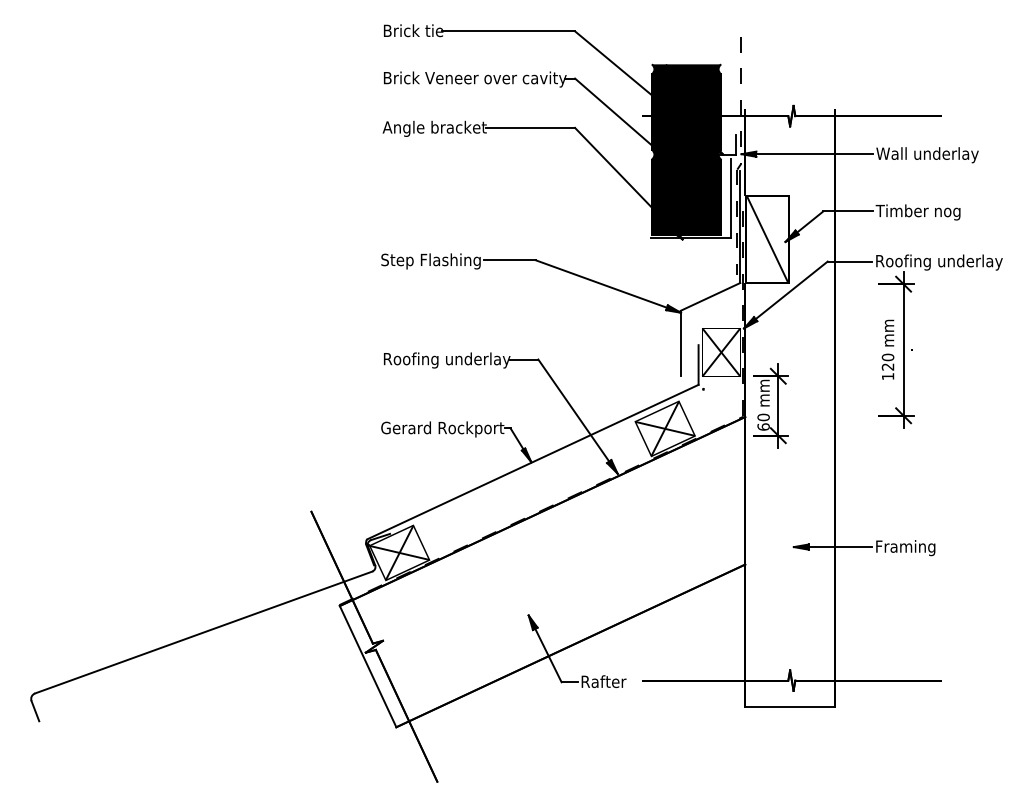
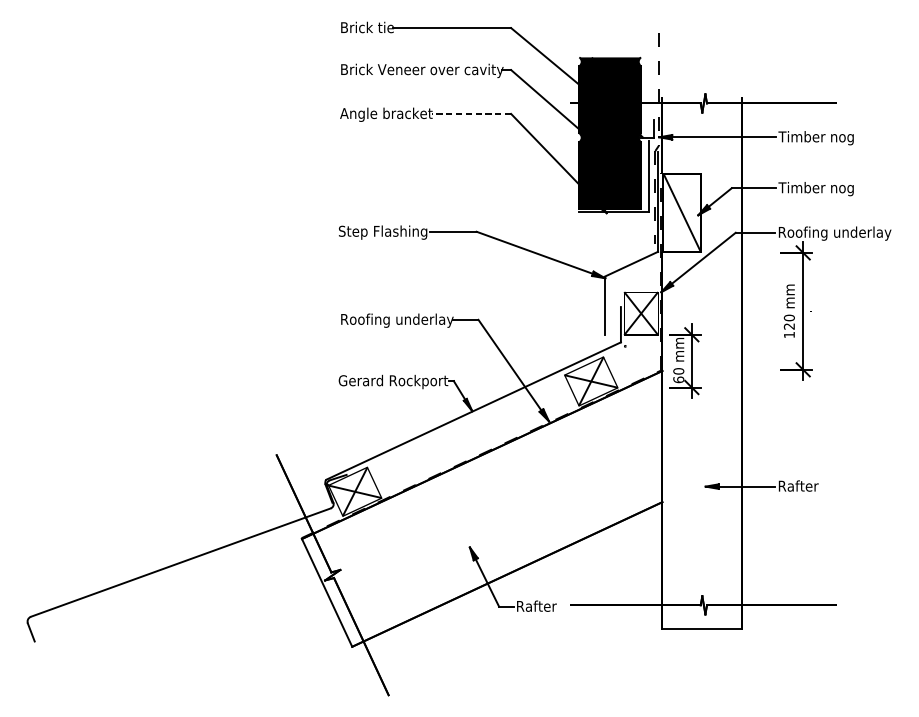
line: (530, 127) -> (471, 113), solid -> dashed
text: (926, 155) -> (823, 138), Wall underlay -> Timber nog
text: (906, 548) -> (805, 487), Framing -> Rafter

